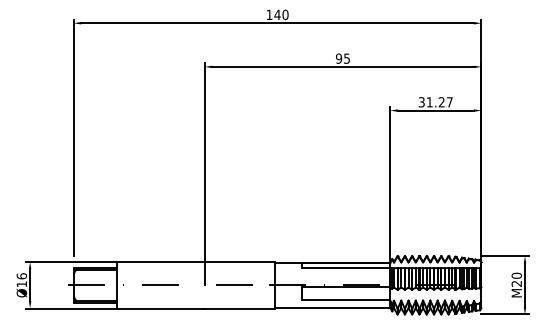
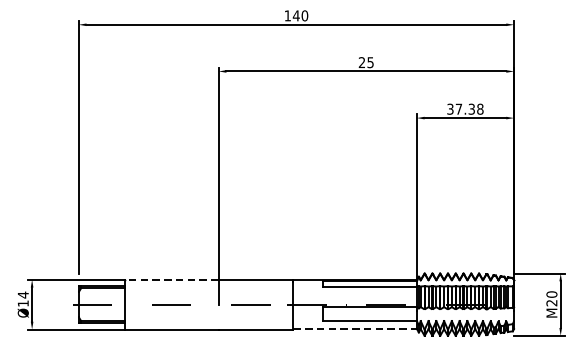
text: (339, 58) -> (362, 62), 95 -> 25
text: (439, 102) -> (469, 109), 31.27 -> 37.38
line: (161, 261) -> (172, 279), solid -> dashed
text: (21, 276) -> (22, 295), Ø16 -> Ø14
line: (332, 307) -> (355, 328), solid -> dashed

